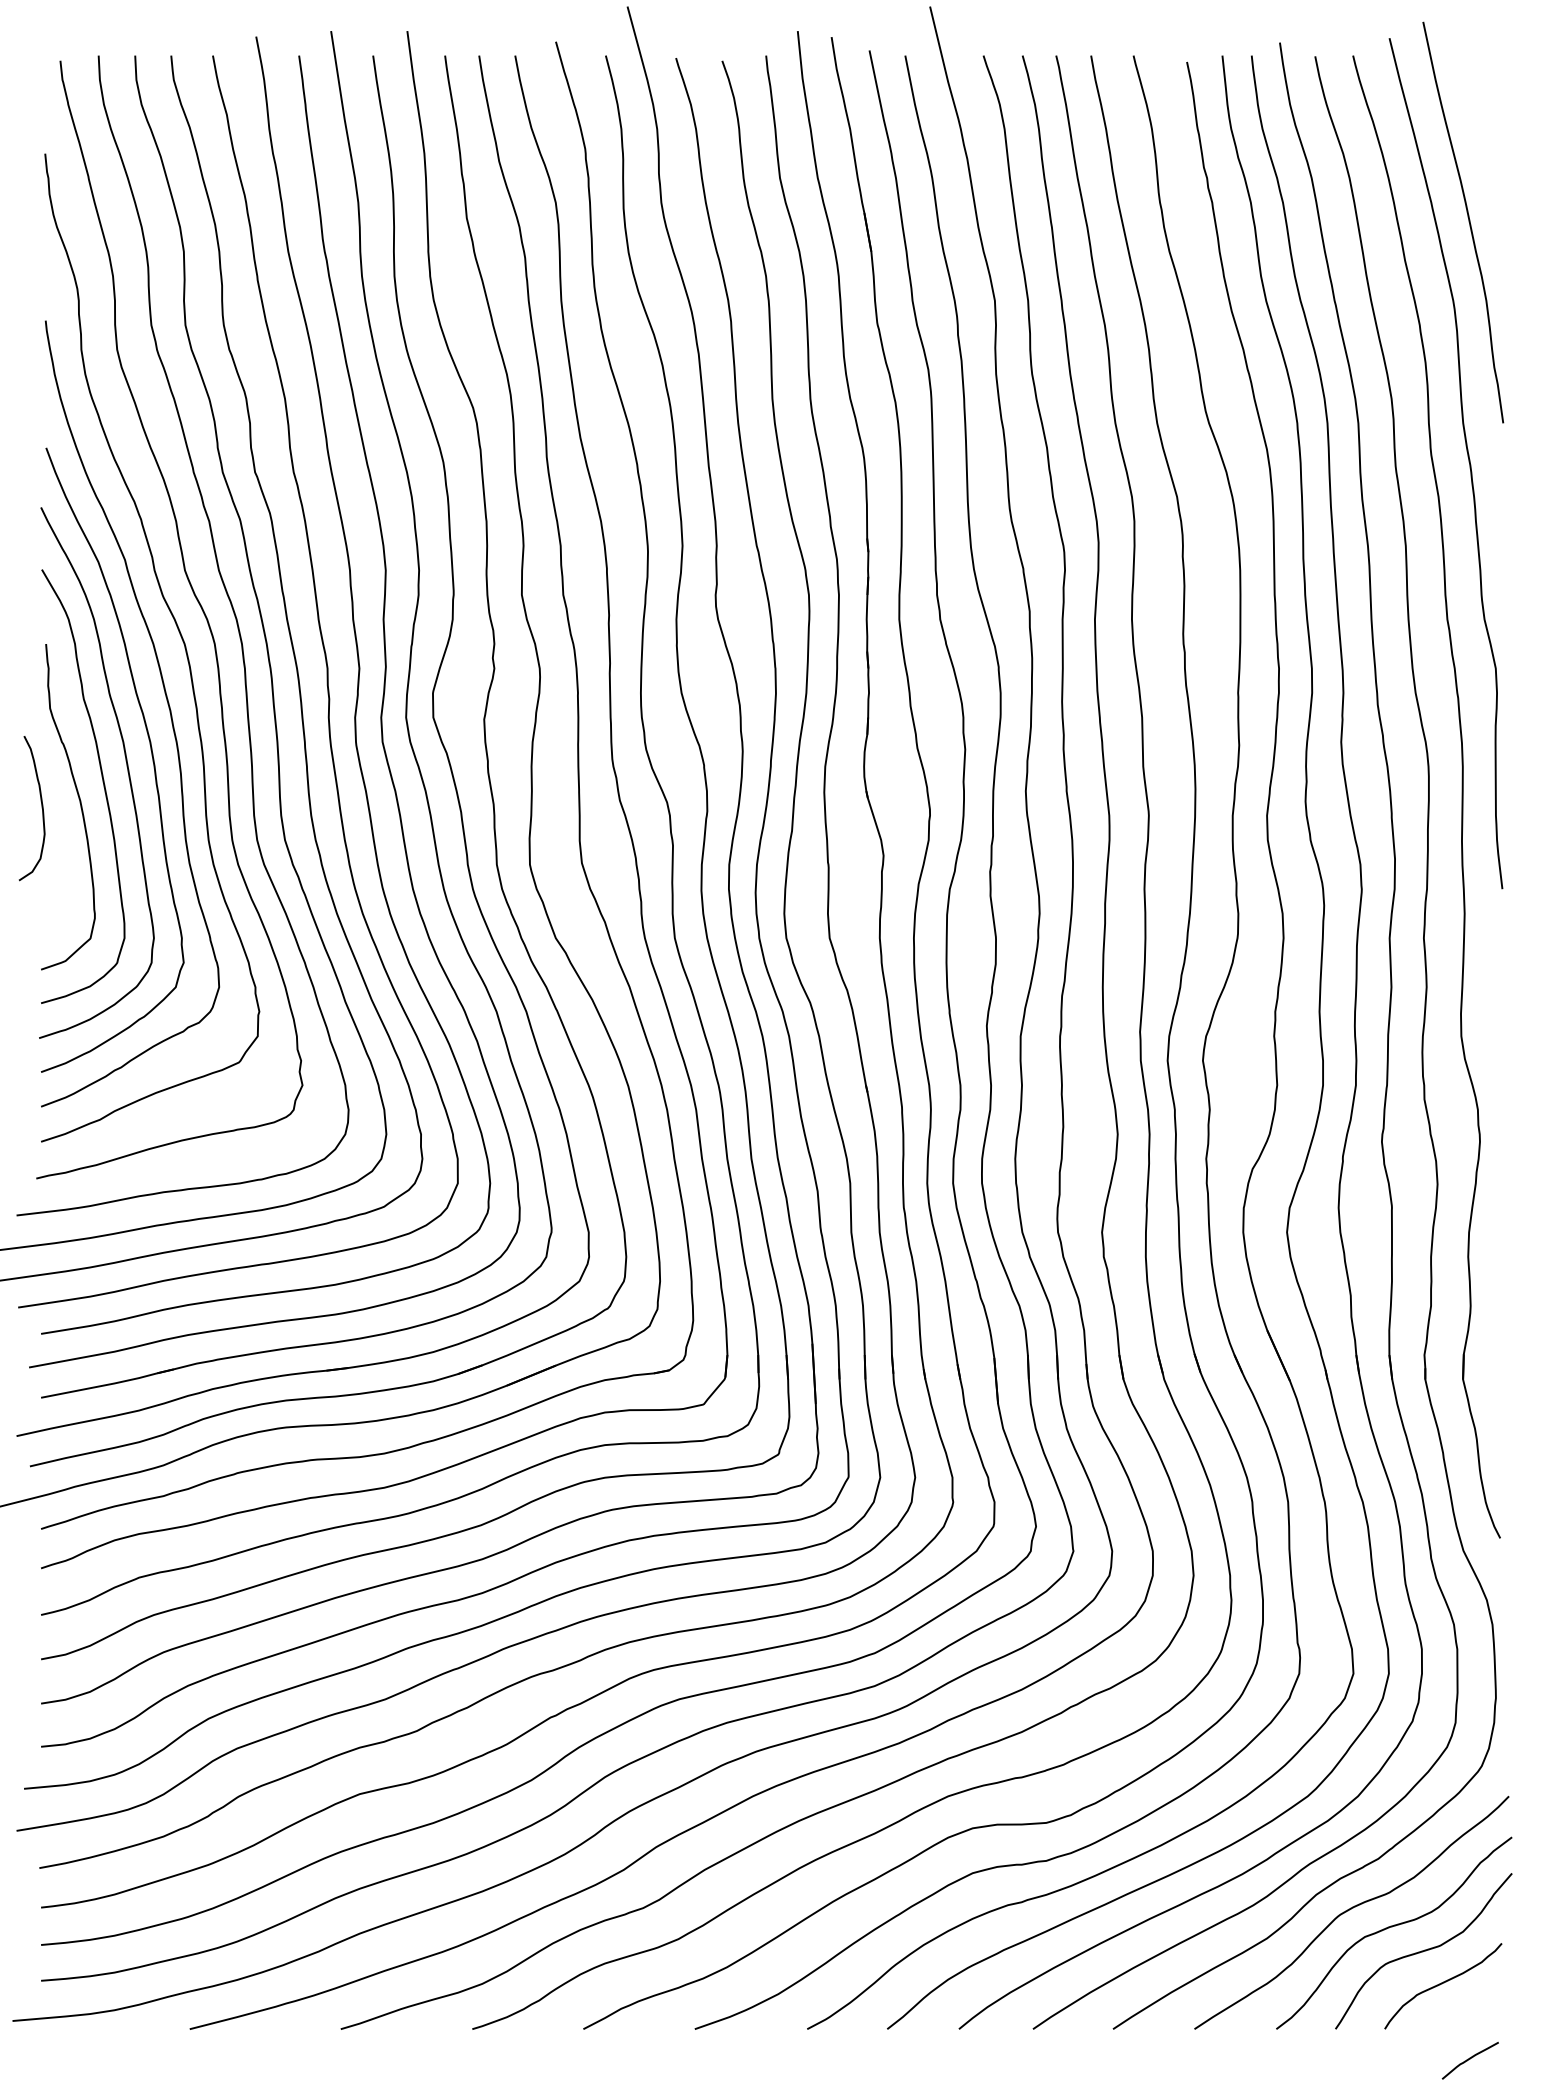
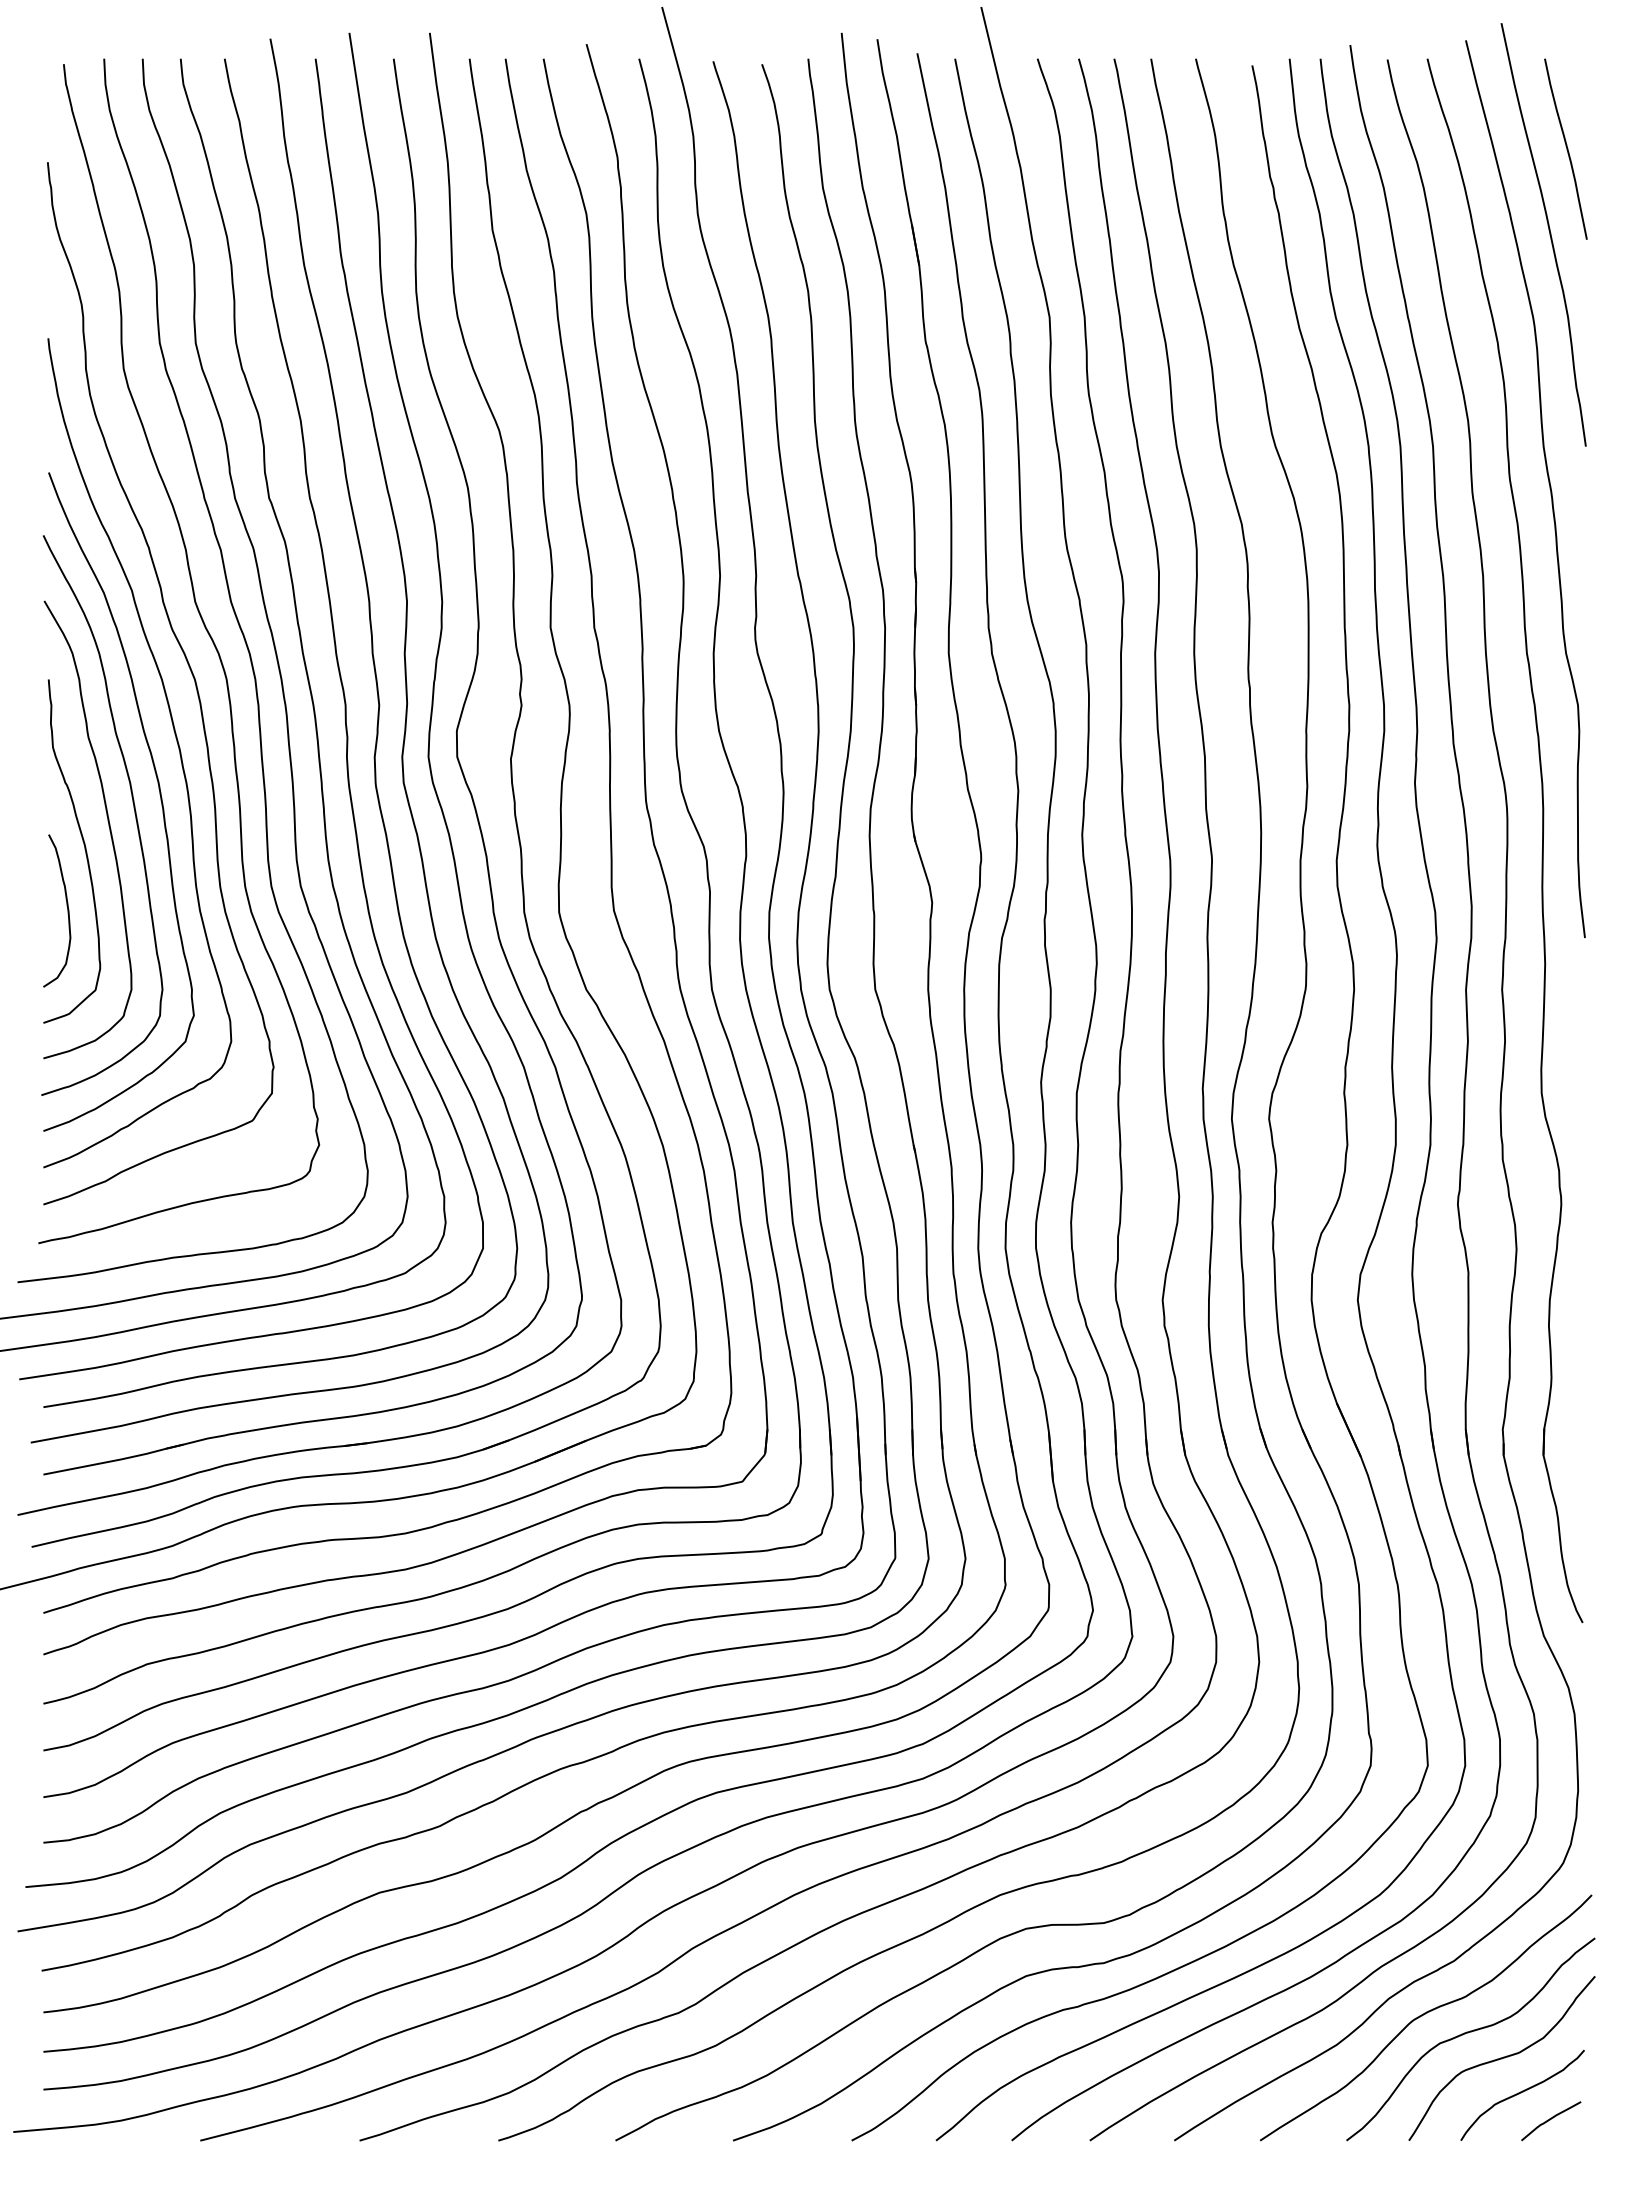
curve: (1484, 141) -> (1566, 149), added
curve: (41, 808) -> (67, 910), moved
curve: (1469, 2059) -> (1550, 2119), moved

